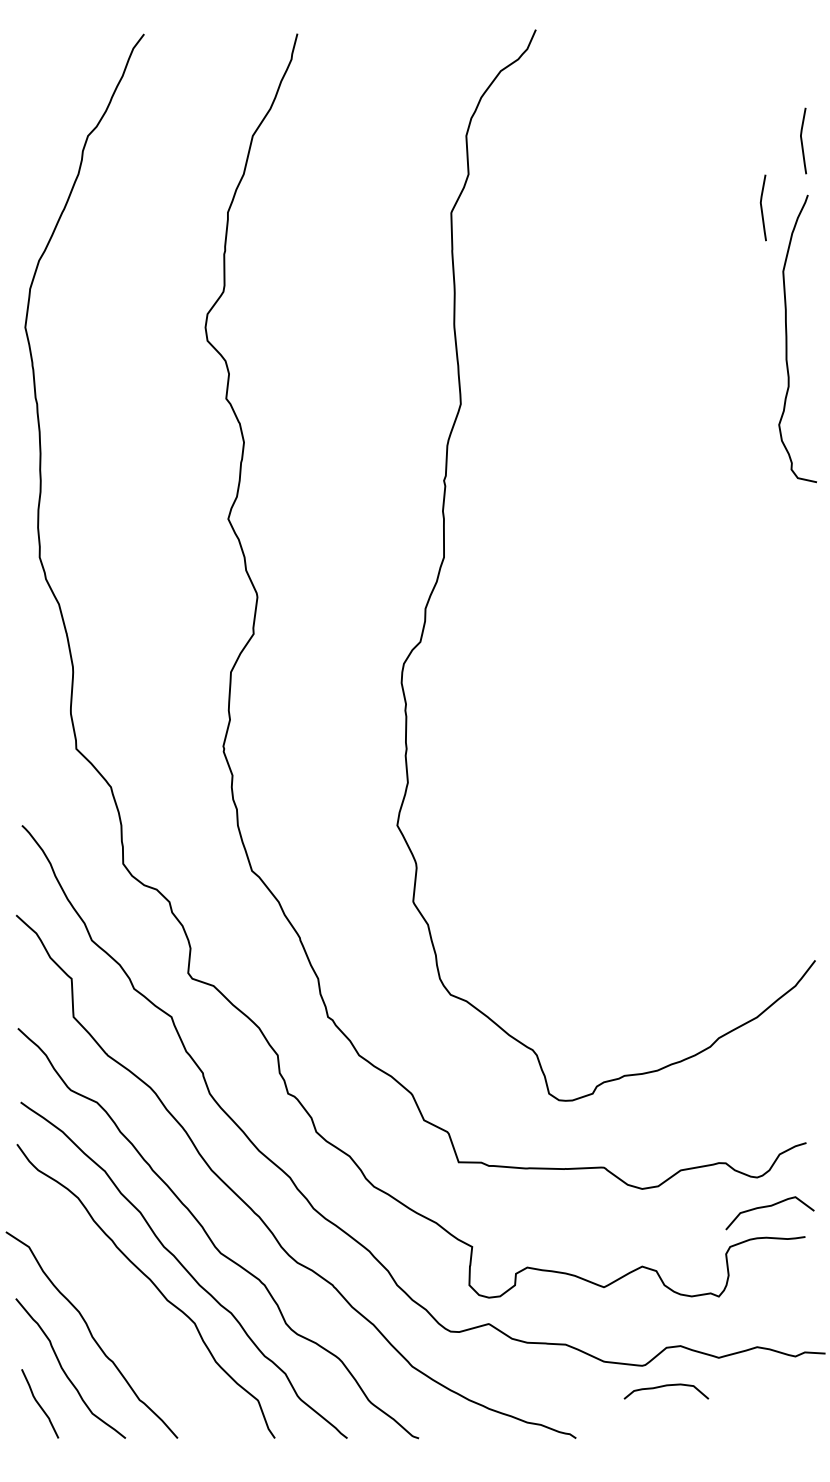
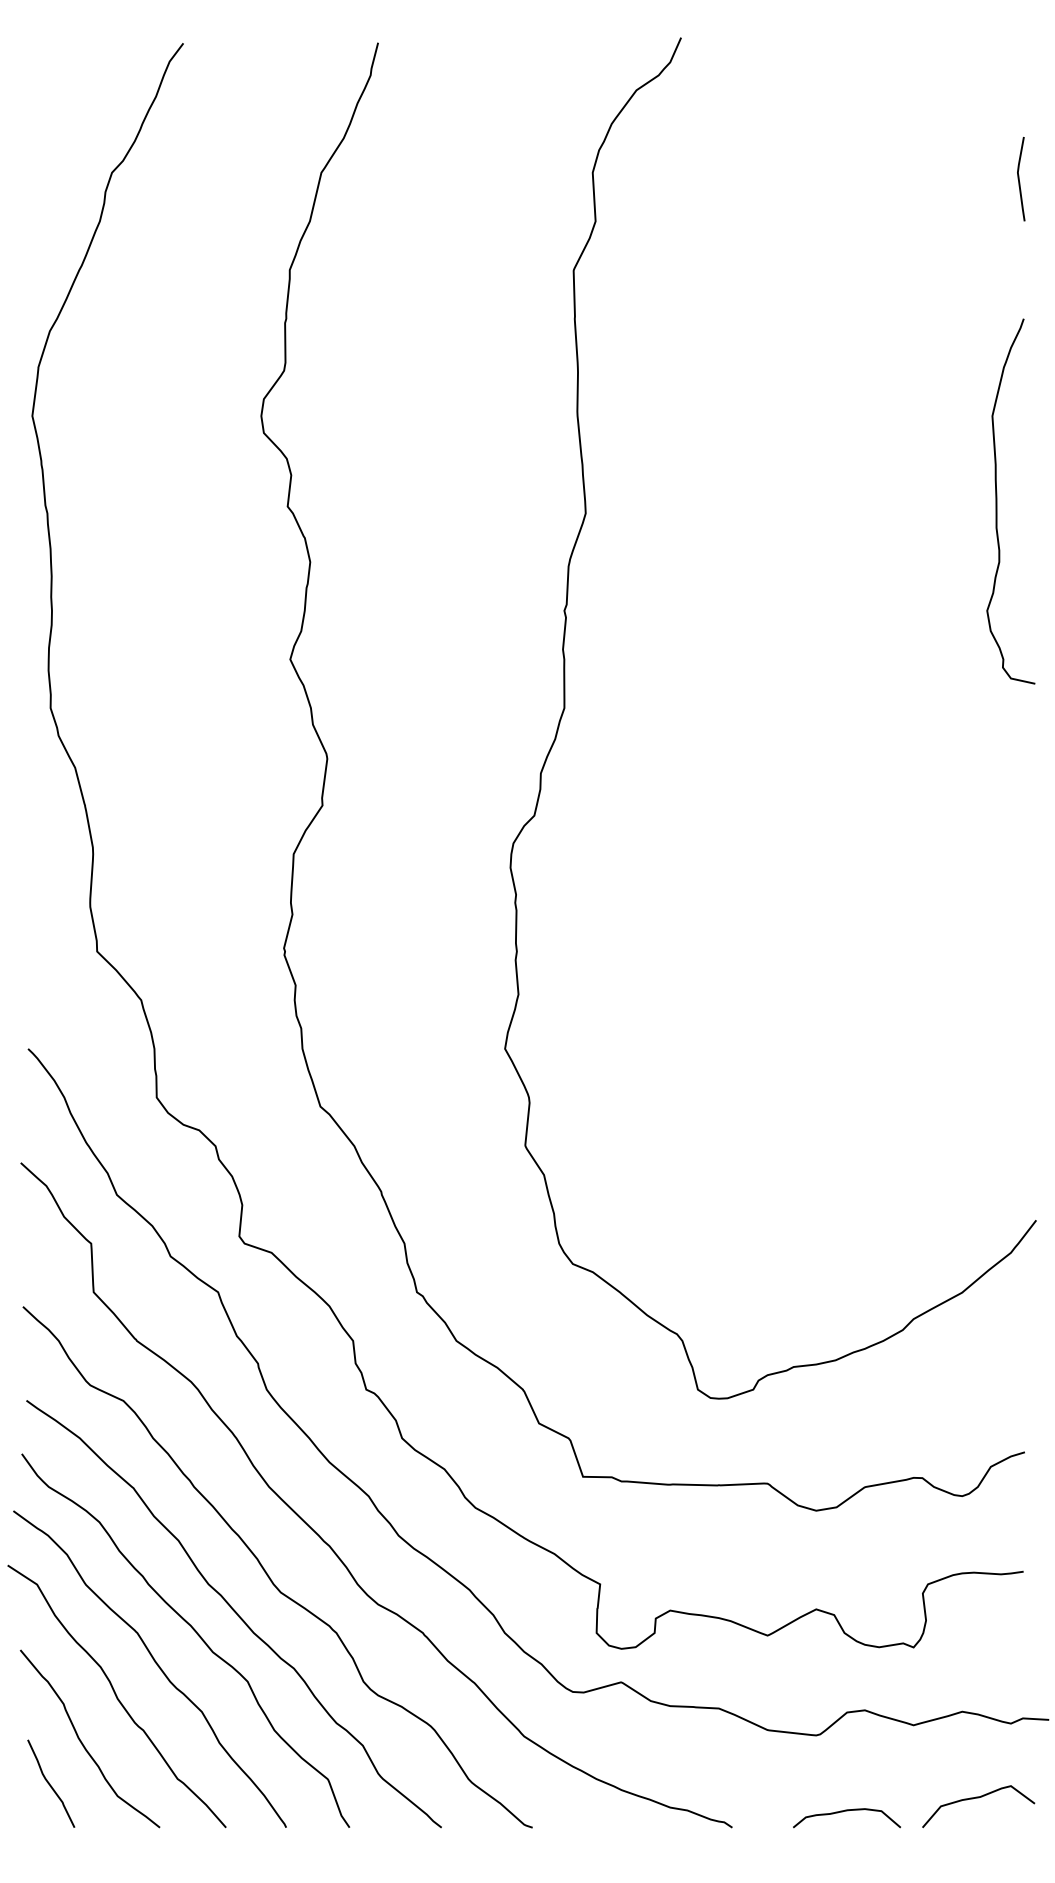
curve: (762, 208) -> (968, 264), removed
curve: (787, 338) -> (997, 501), moved
curve: (769, 1206) -> (978, 1798), moved
curve: (121, 1308) -> (154, 1662), added
curve: (666, 1386) -> (846, 1811), moved

